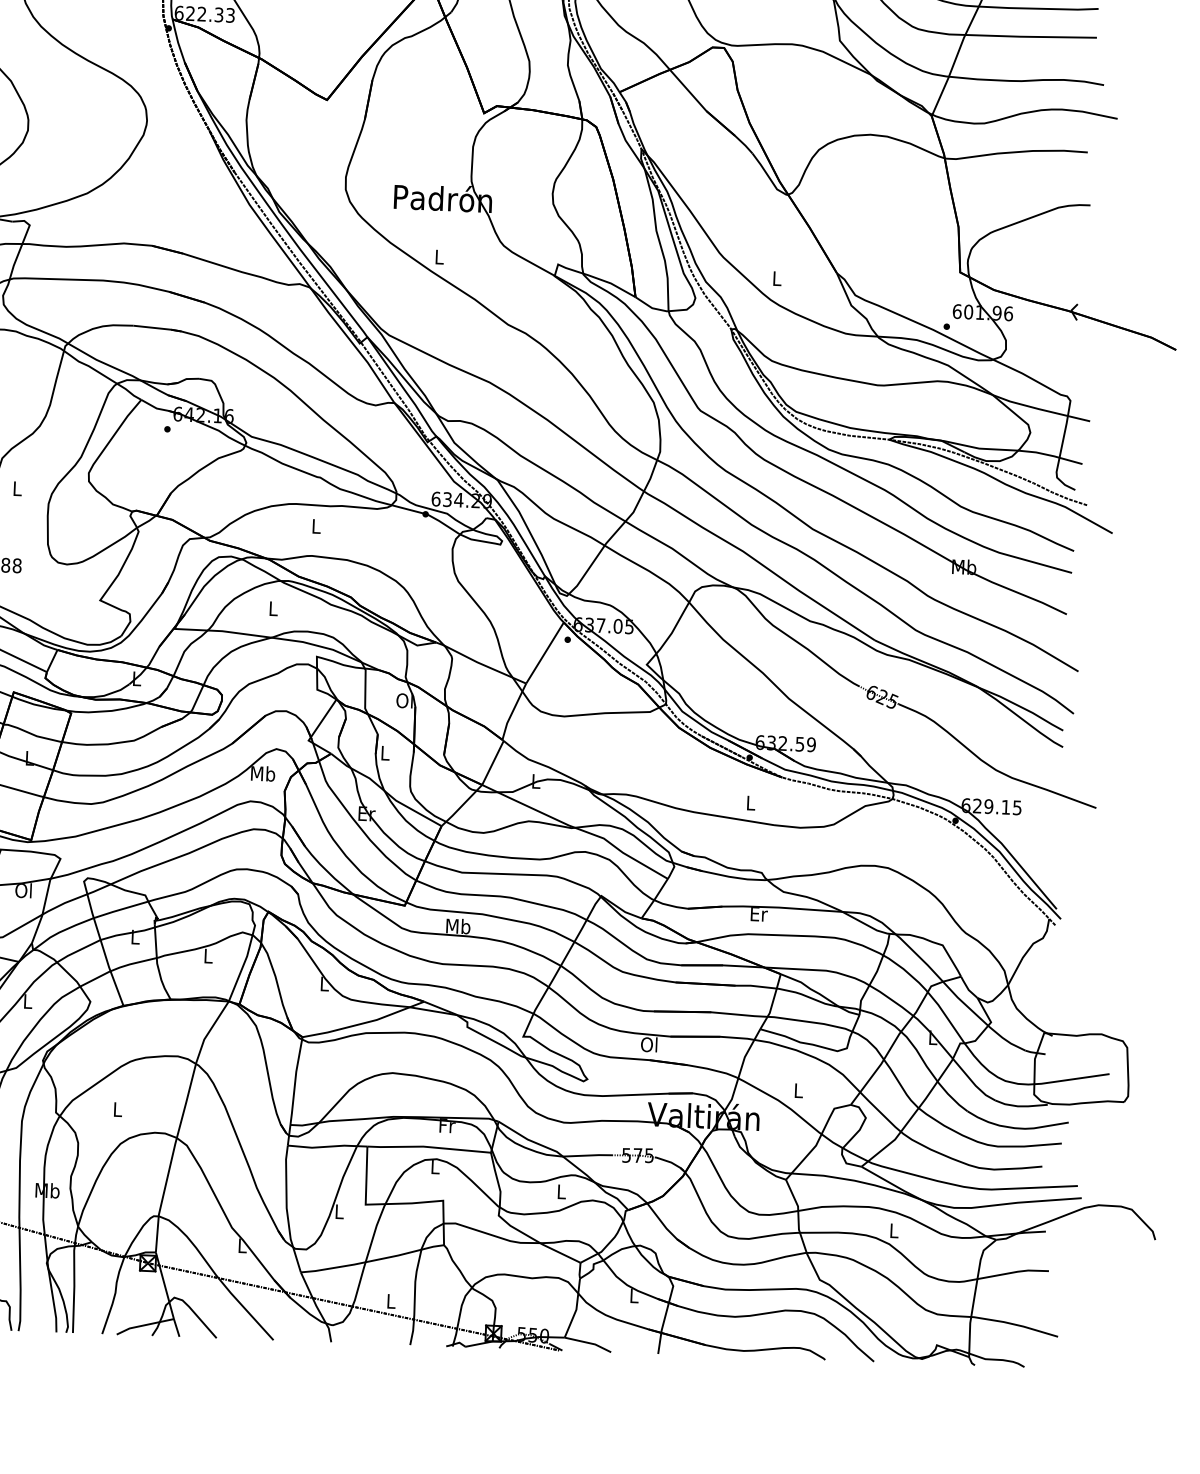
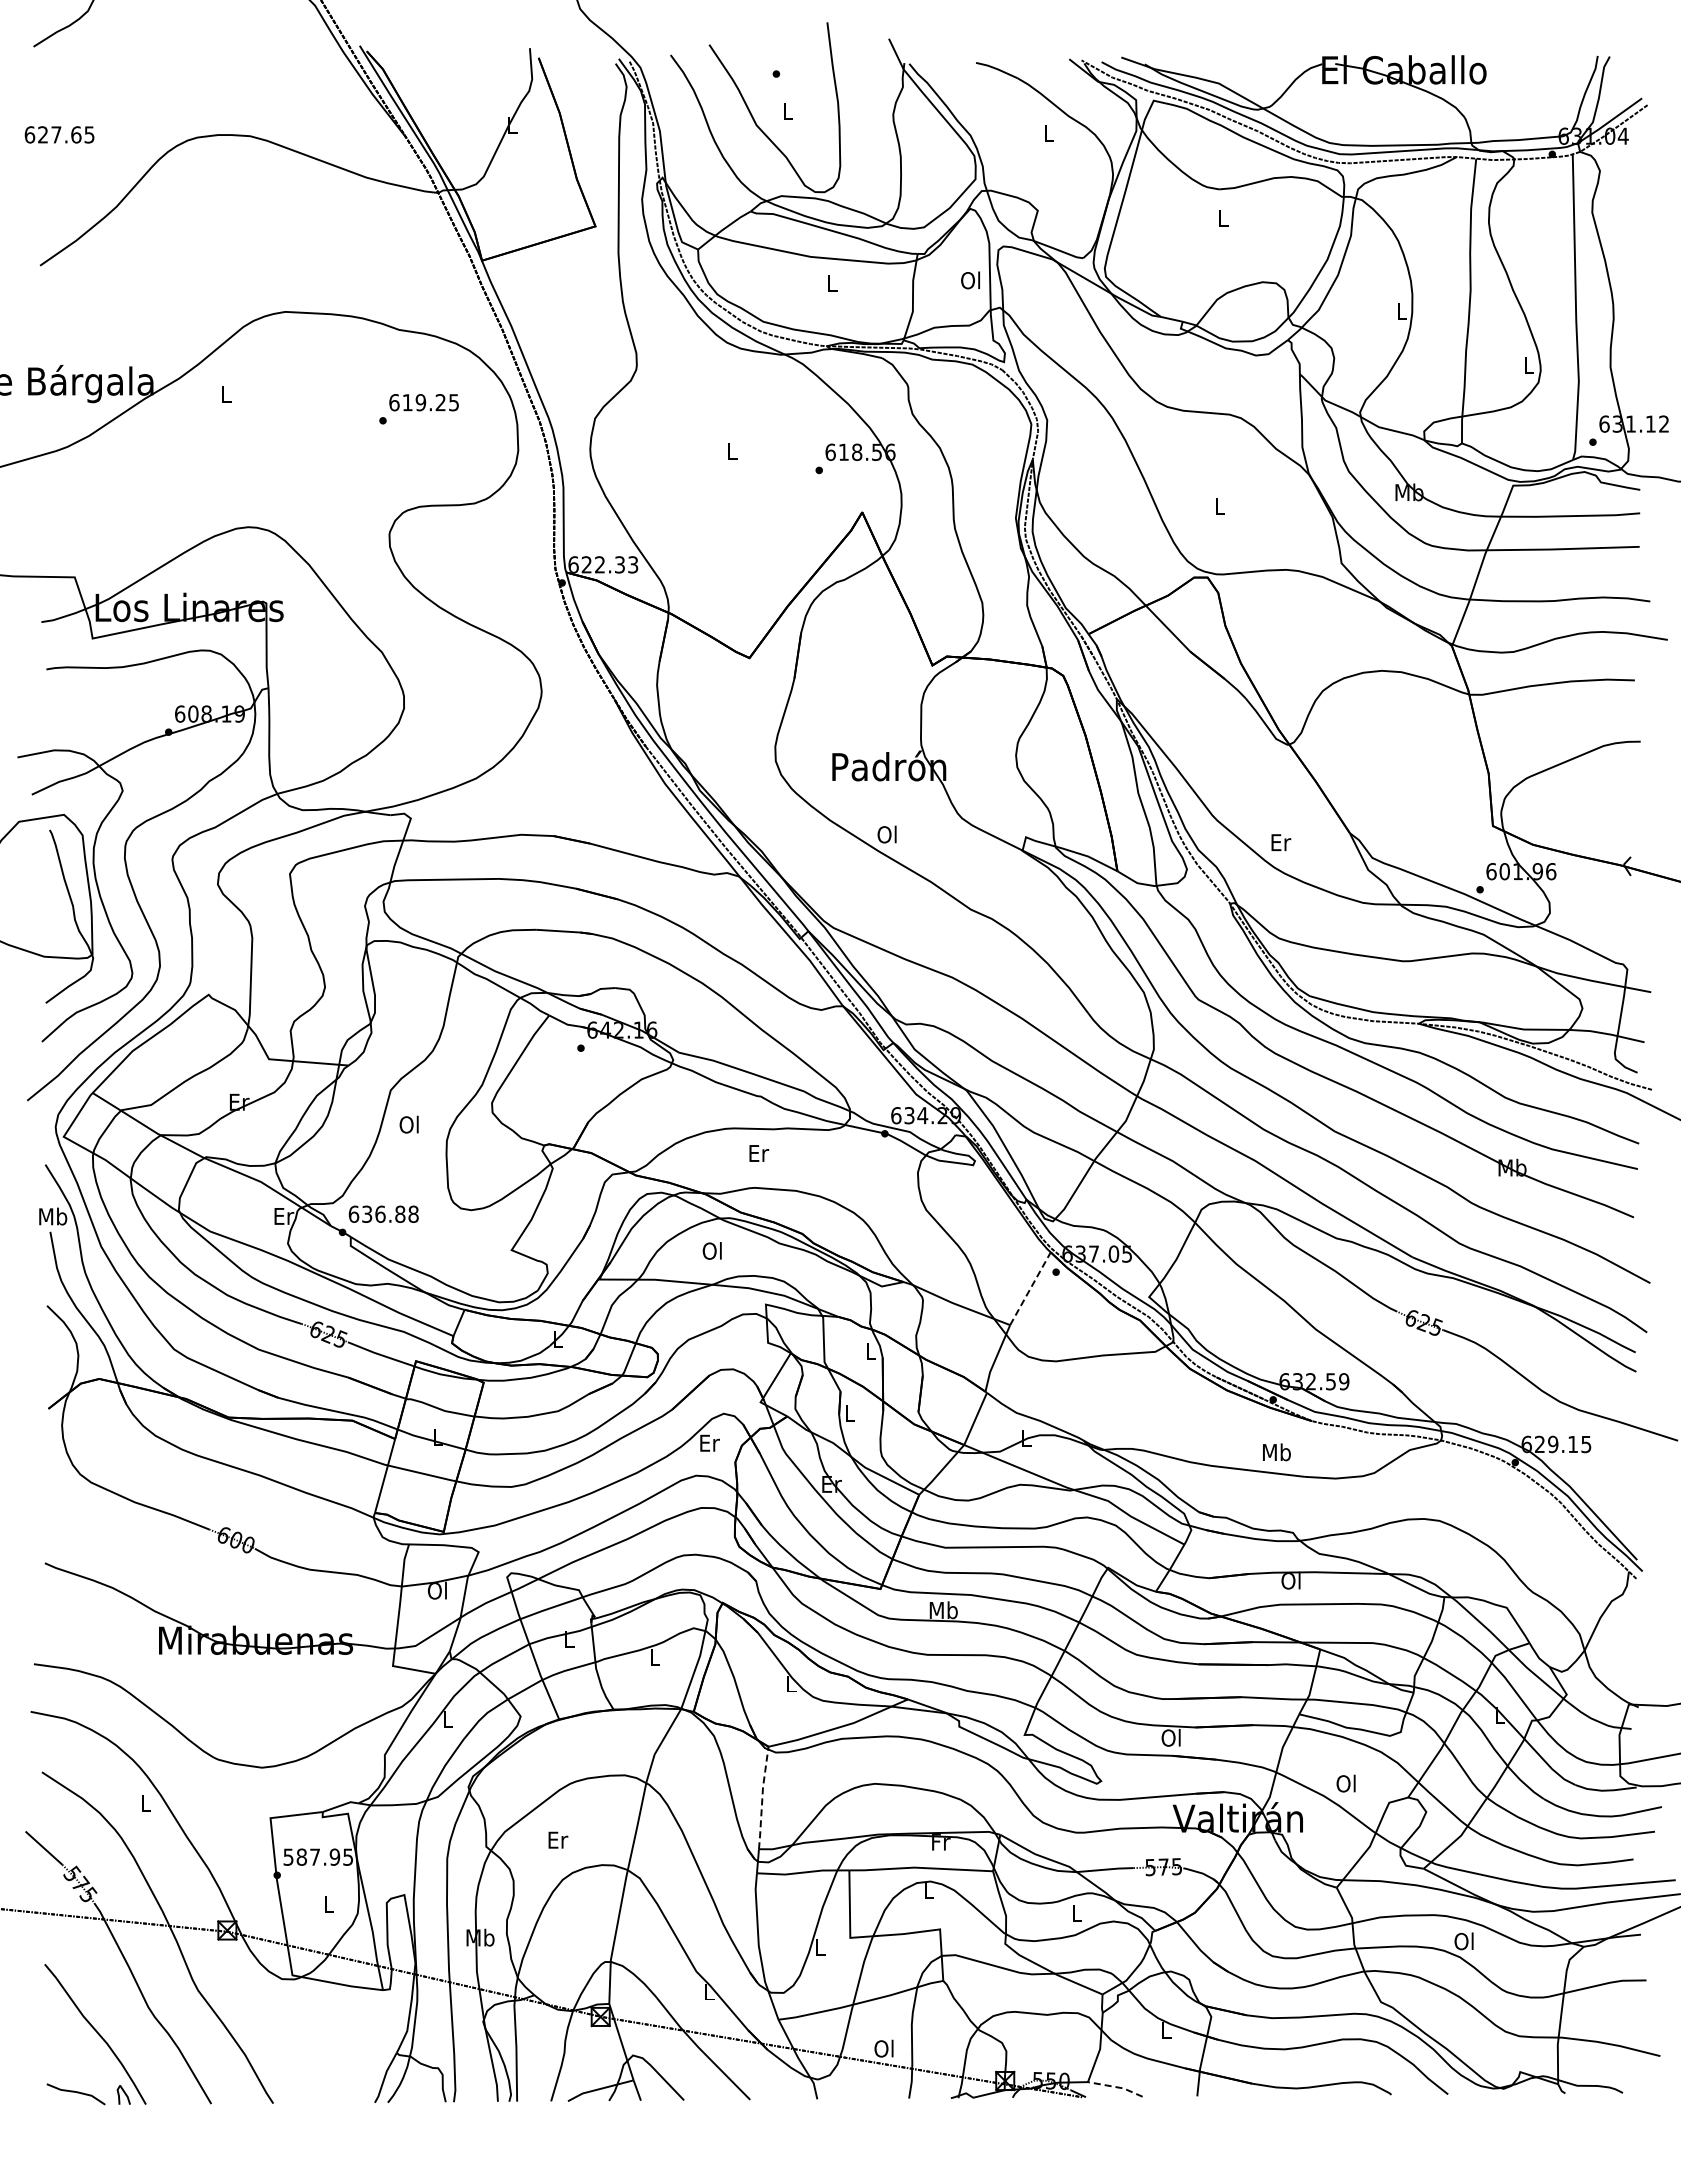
text: (438, 256) -> (886, 834), L -> Ol
text: (777, 278) -> (1281, 842), L -> Er
text: (16, 488) -> (408, 1124), L -> Ol
text: (317, 526) -> (759, 1153), L -> Er
text: (272, 608) -> (711, 1250), L -> Ol
line: (545, 652) -> (1030, 1288), solid -> dashed
text: (404, 700) -> (869, 1351), Ol -> L
text: (263, 773) -> (709, 1442), Mb -> Er
text: (750, 803) -> (1276, 1452), L -> Mb
text: (758, 913) -> (1291, 1580), Er -> Ol
line: (295, 1081) -> (762, 1798), solid -> dashed
text: (797, 1090) -> (1345, 1783), L -> Ol
text: (118, 1109) -> (558, 1839), L -> Er
text: (893, 1230) -> (1463, 1941), L -> Ol
text: (390, 1301) -> (883, 2048), L -> Ol
line: (589, 1343) -> (1116, 2087), solid -> dashed

